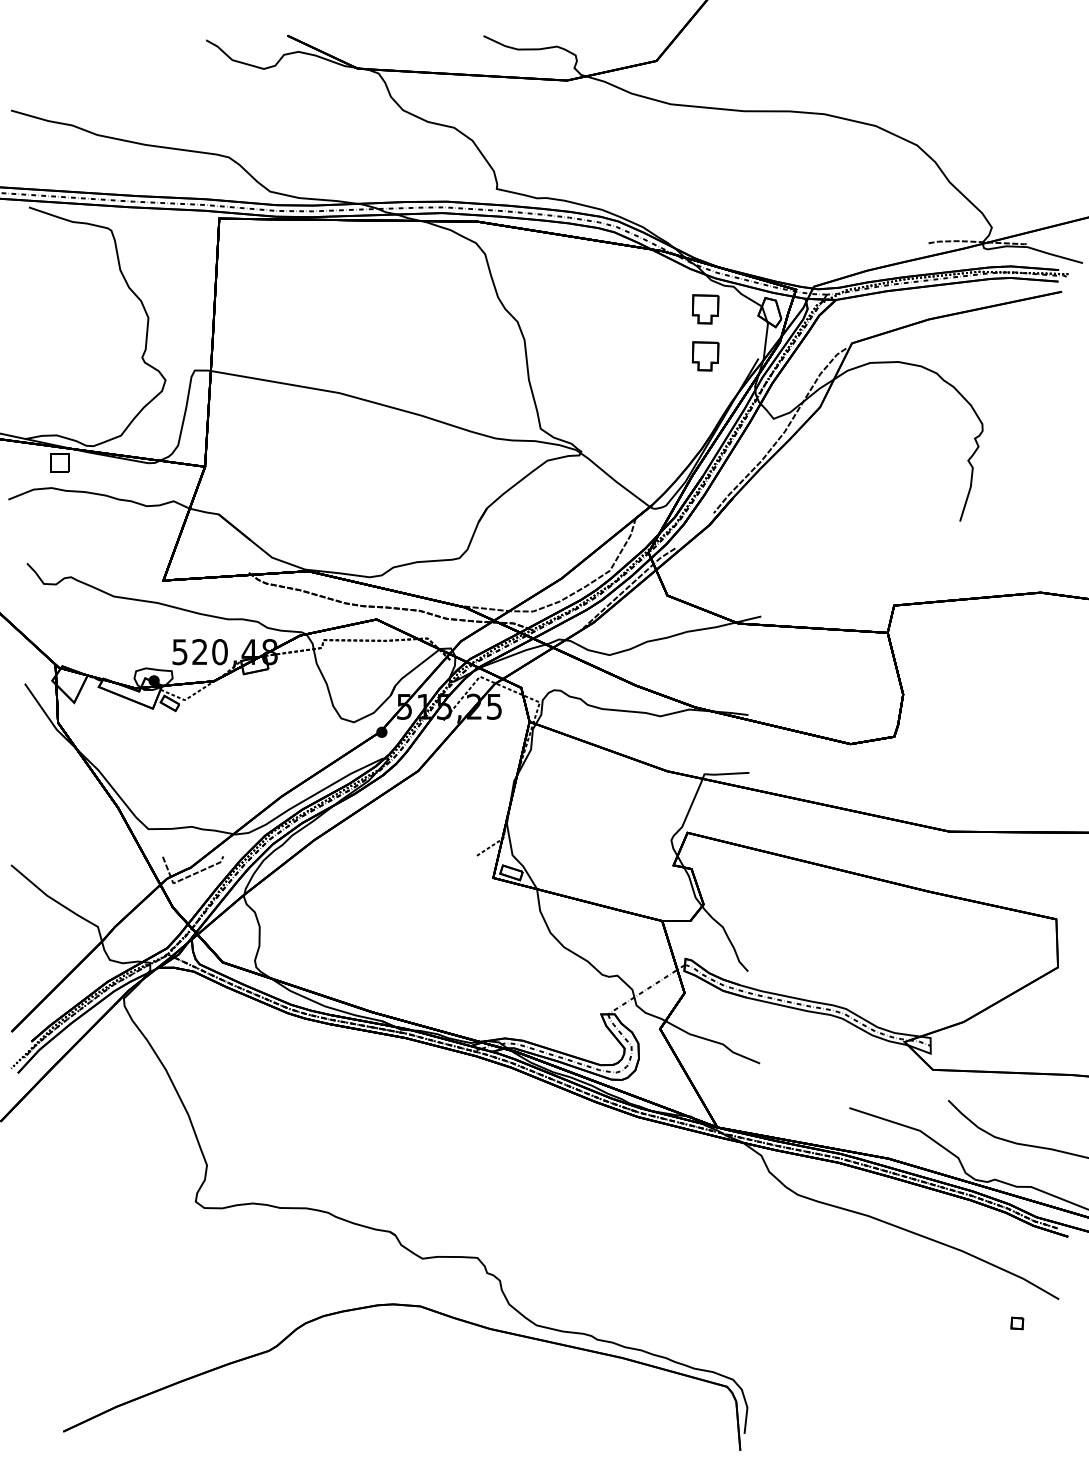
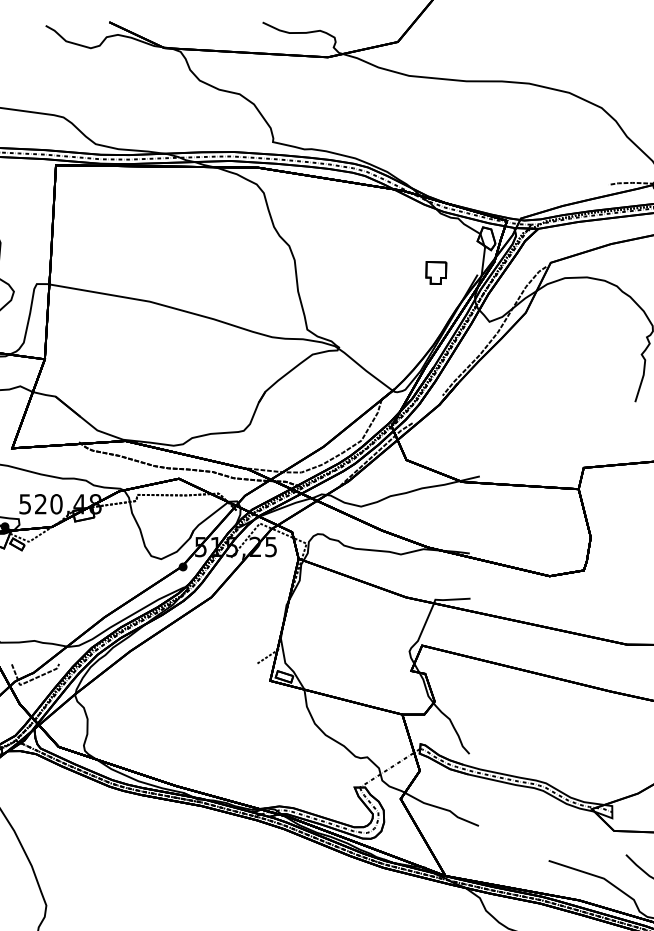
part: (705, 309) -> (436, 236), removed

